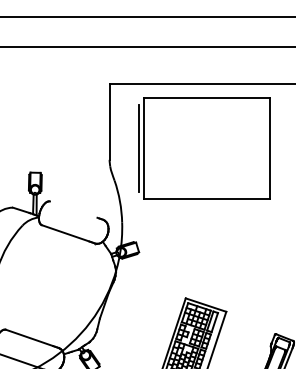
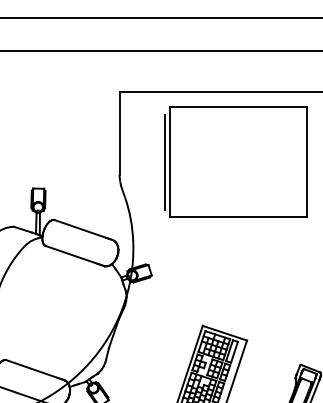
part: (203, 147) -> (235, 161), moved
line: (73, 209) -> (80, 228), added

